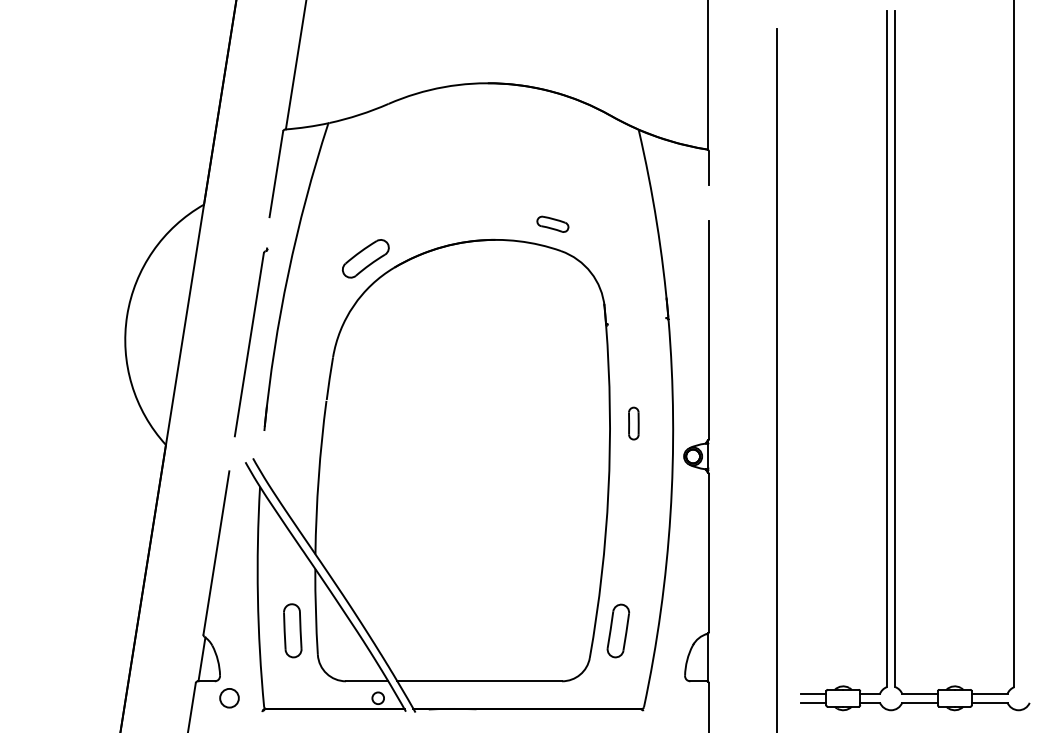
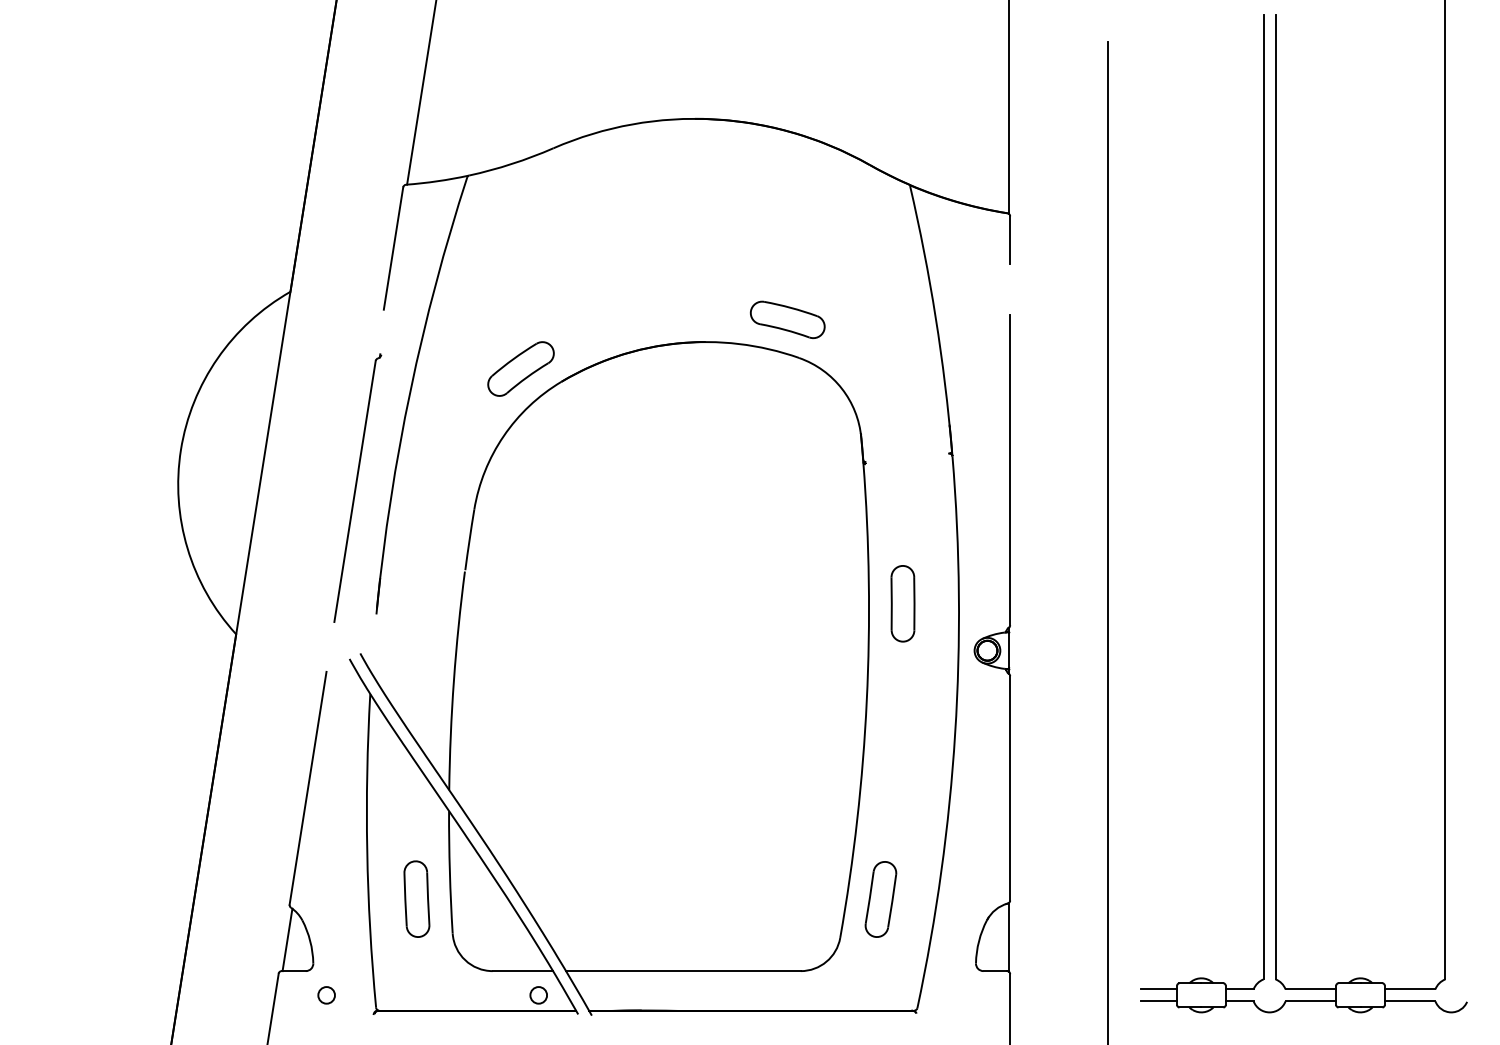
part: (552, 224) -> (787, 319), size x1.67
part: (633, 423) -> (902, 603), size x1.67
circle: (229, 698) -> (326, 995), size x0.62

